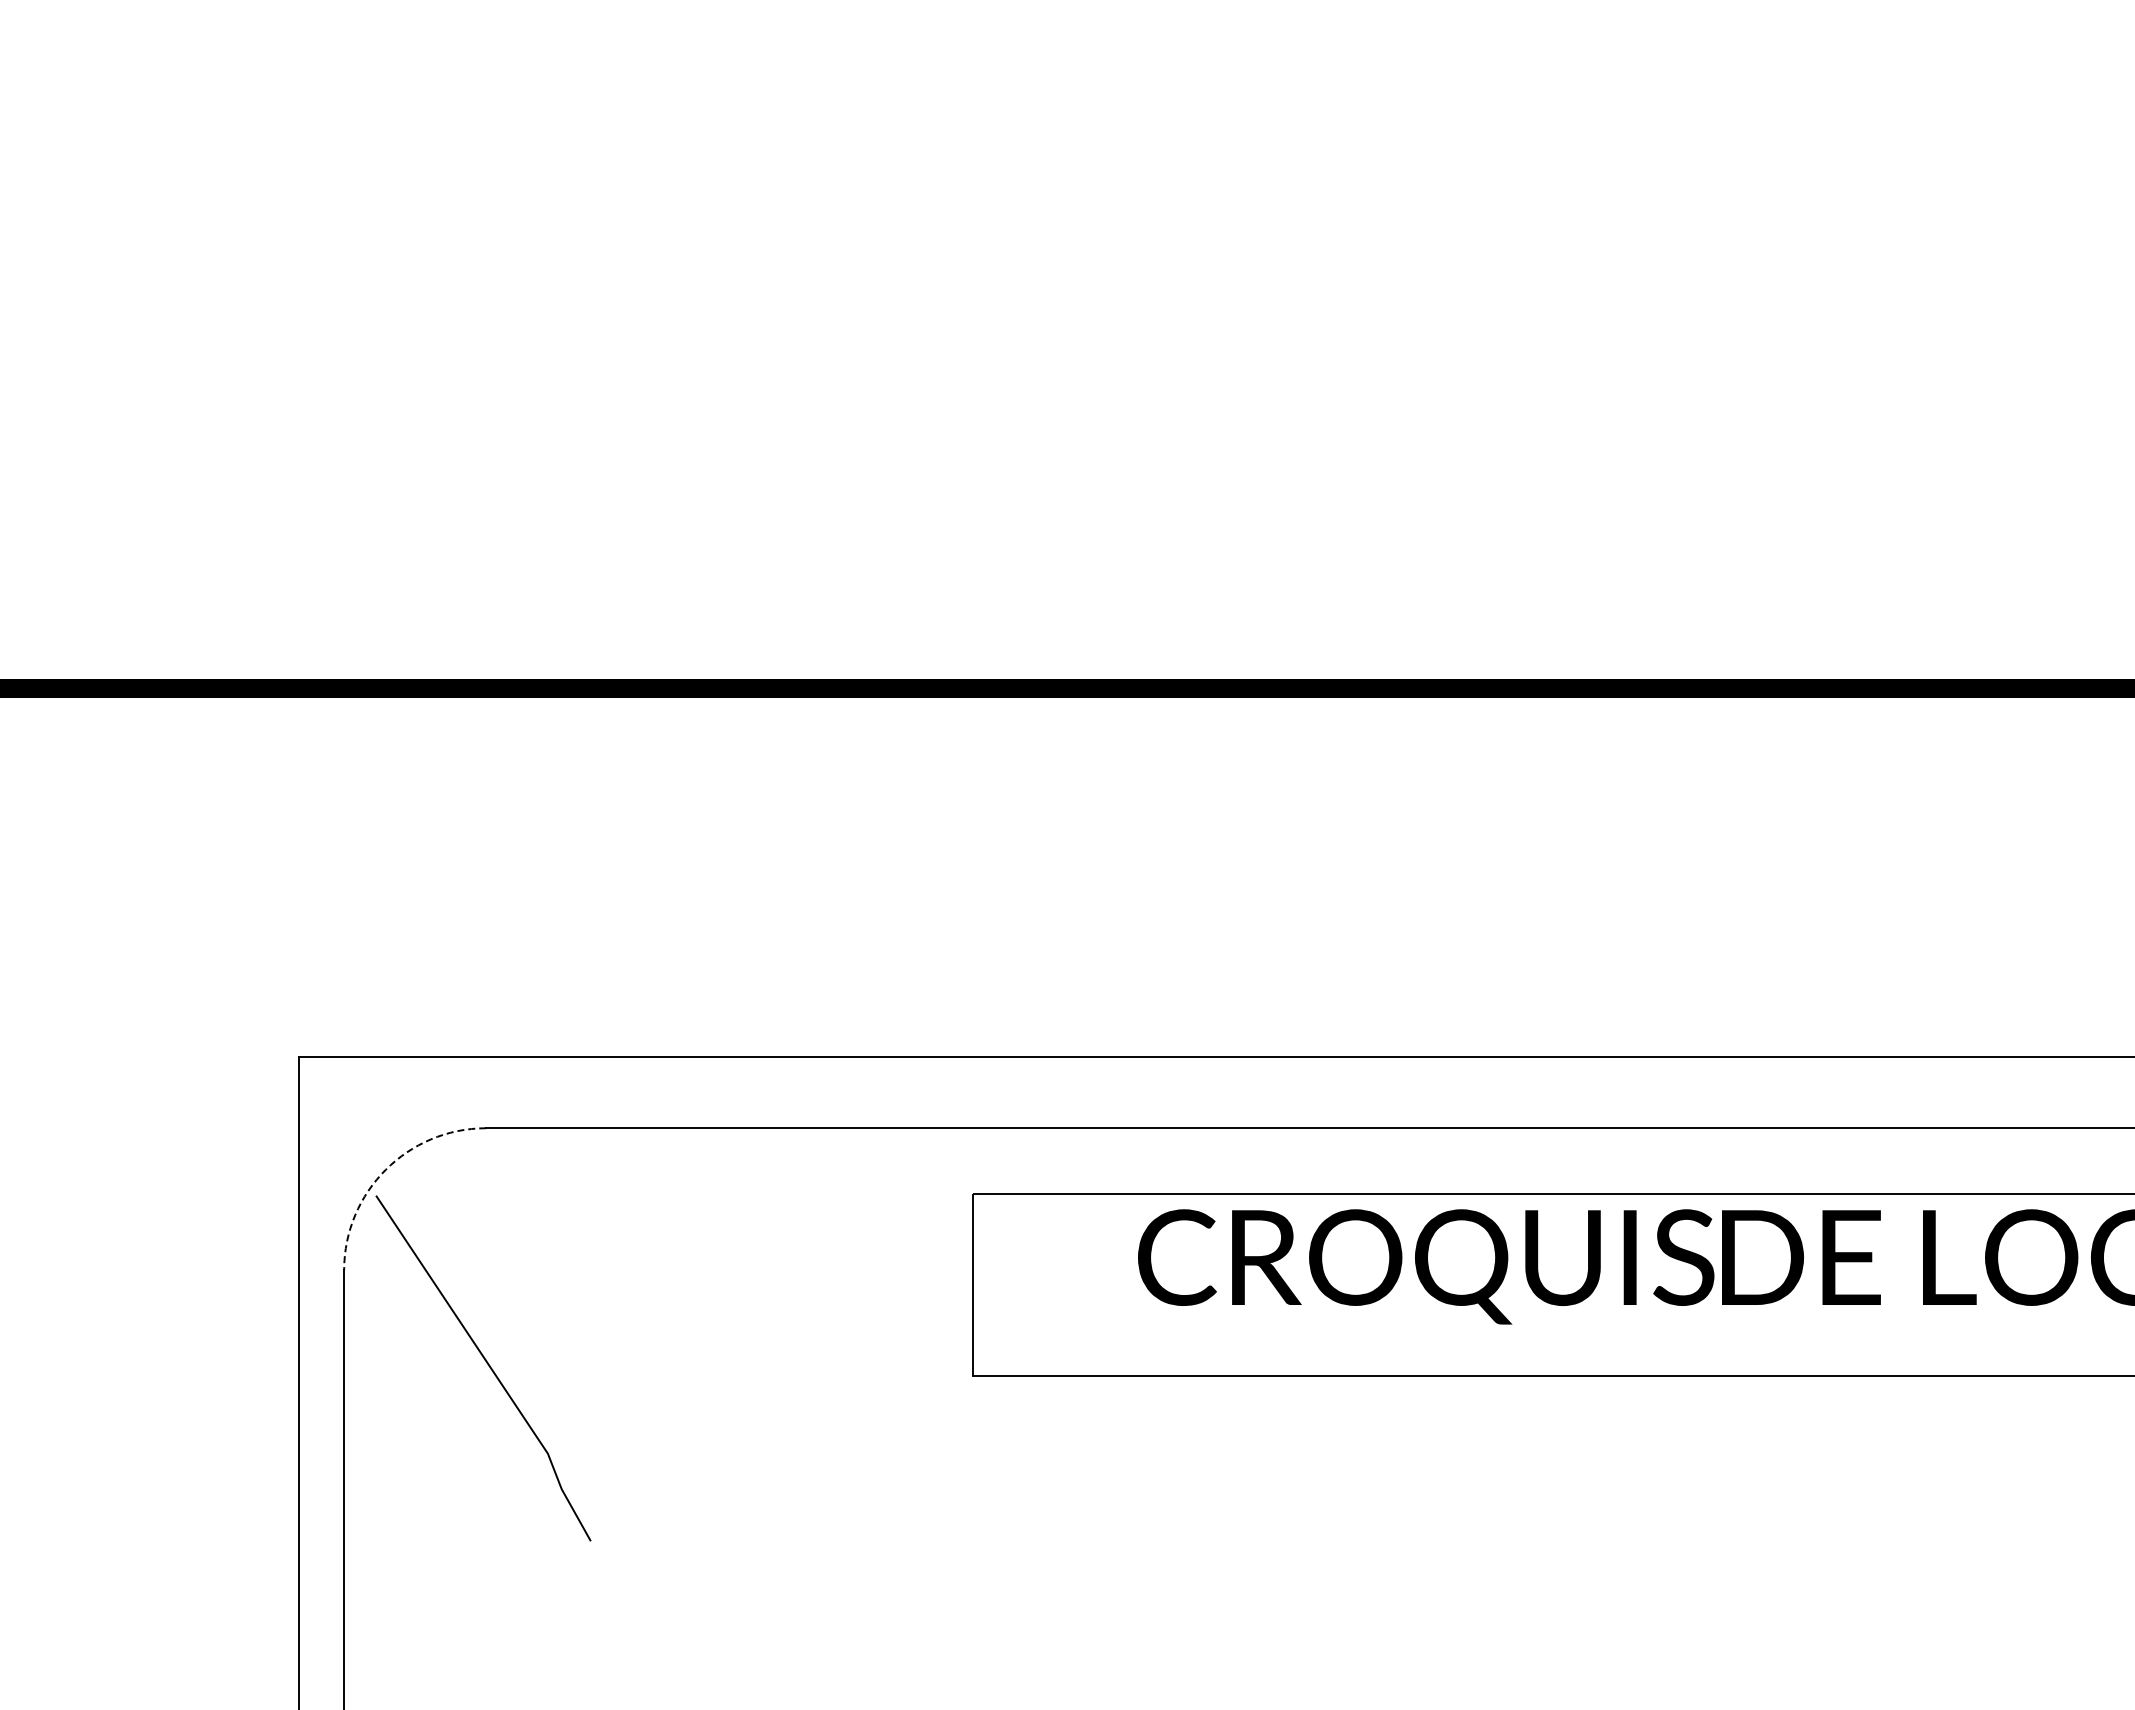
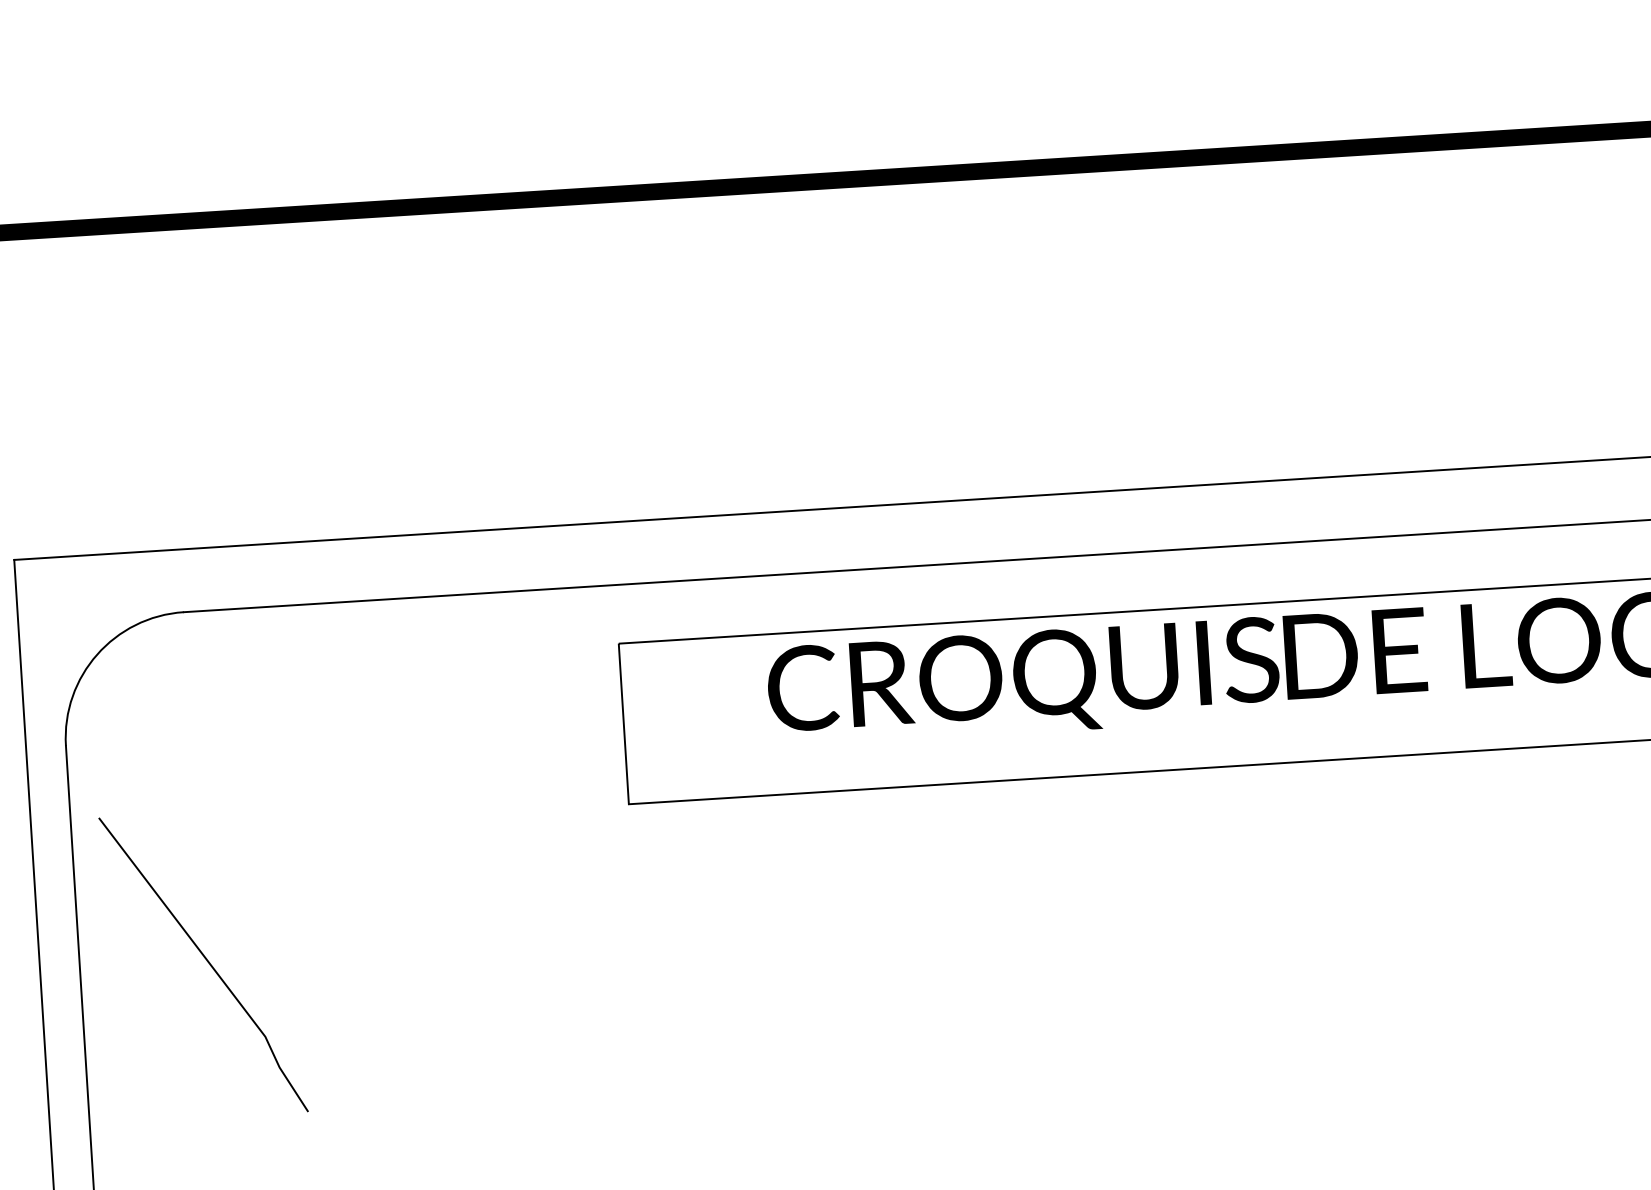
arc: (385, 1169) -> (96, 654), dashed -> solid
line: (488, 1366) -> (207, 962), moved

